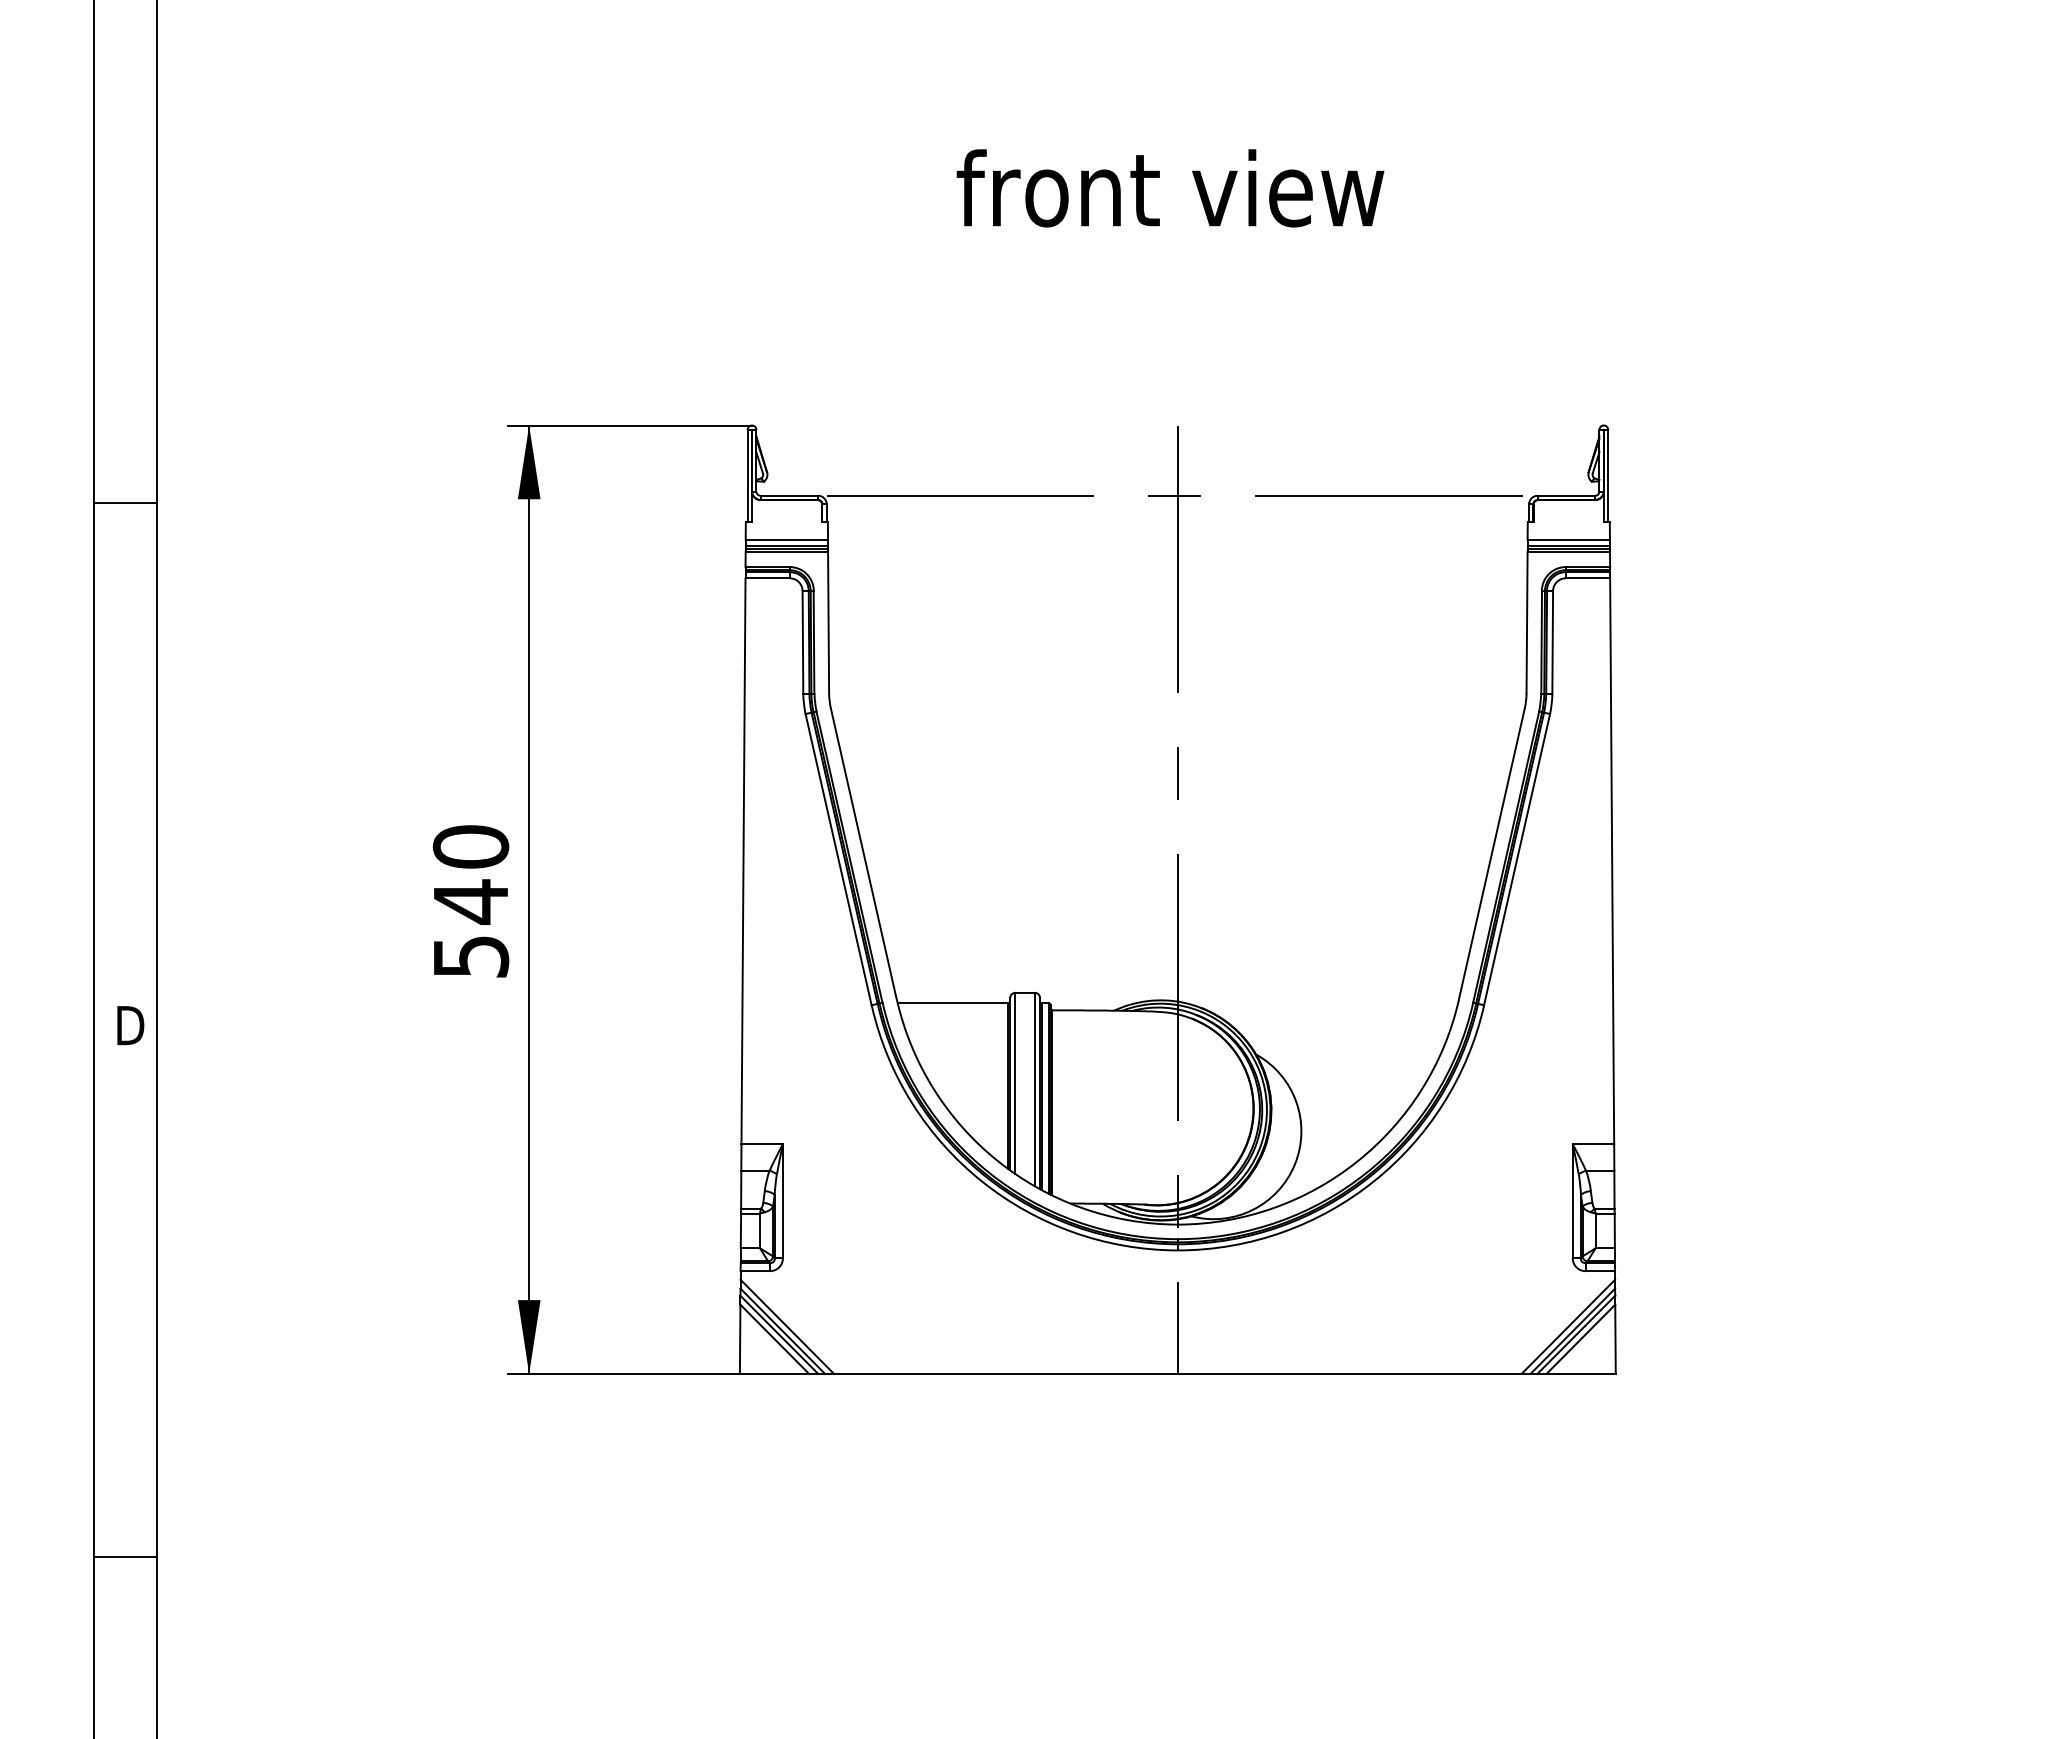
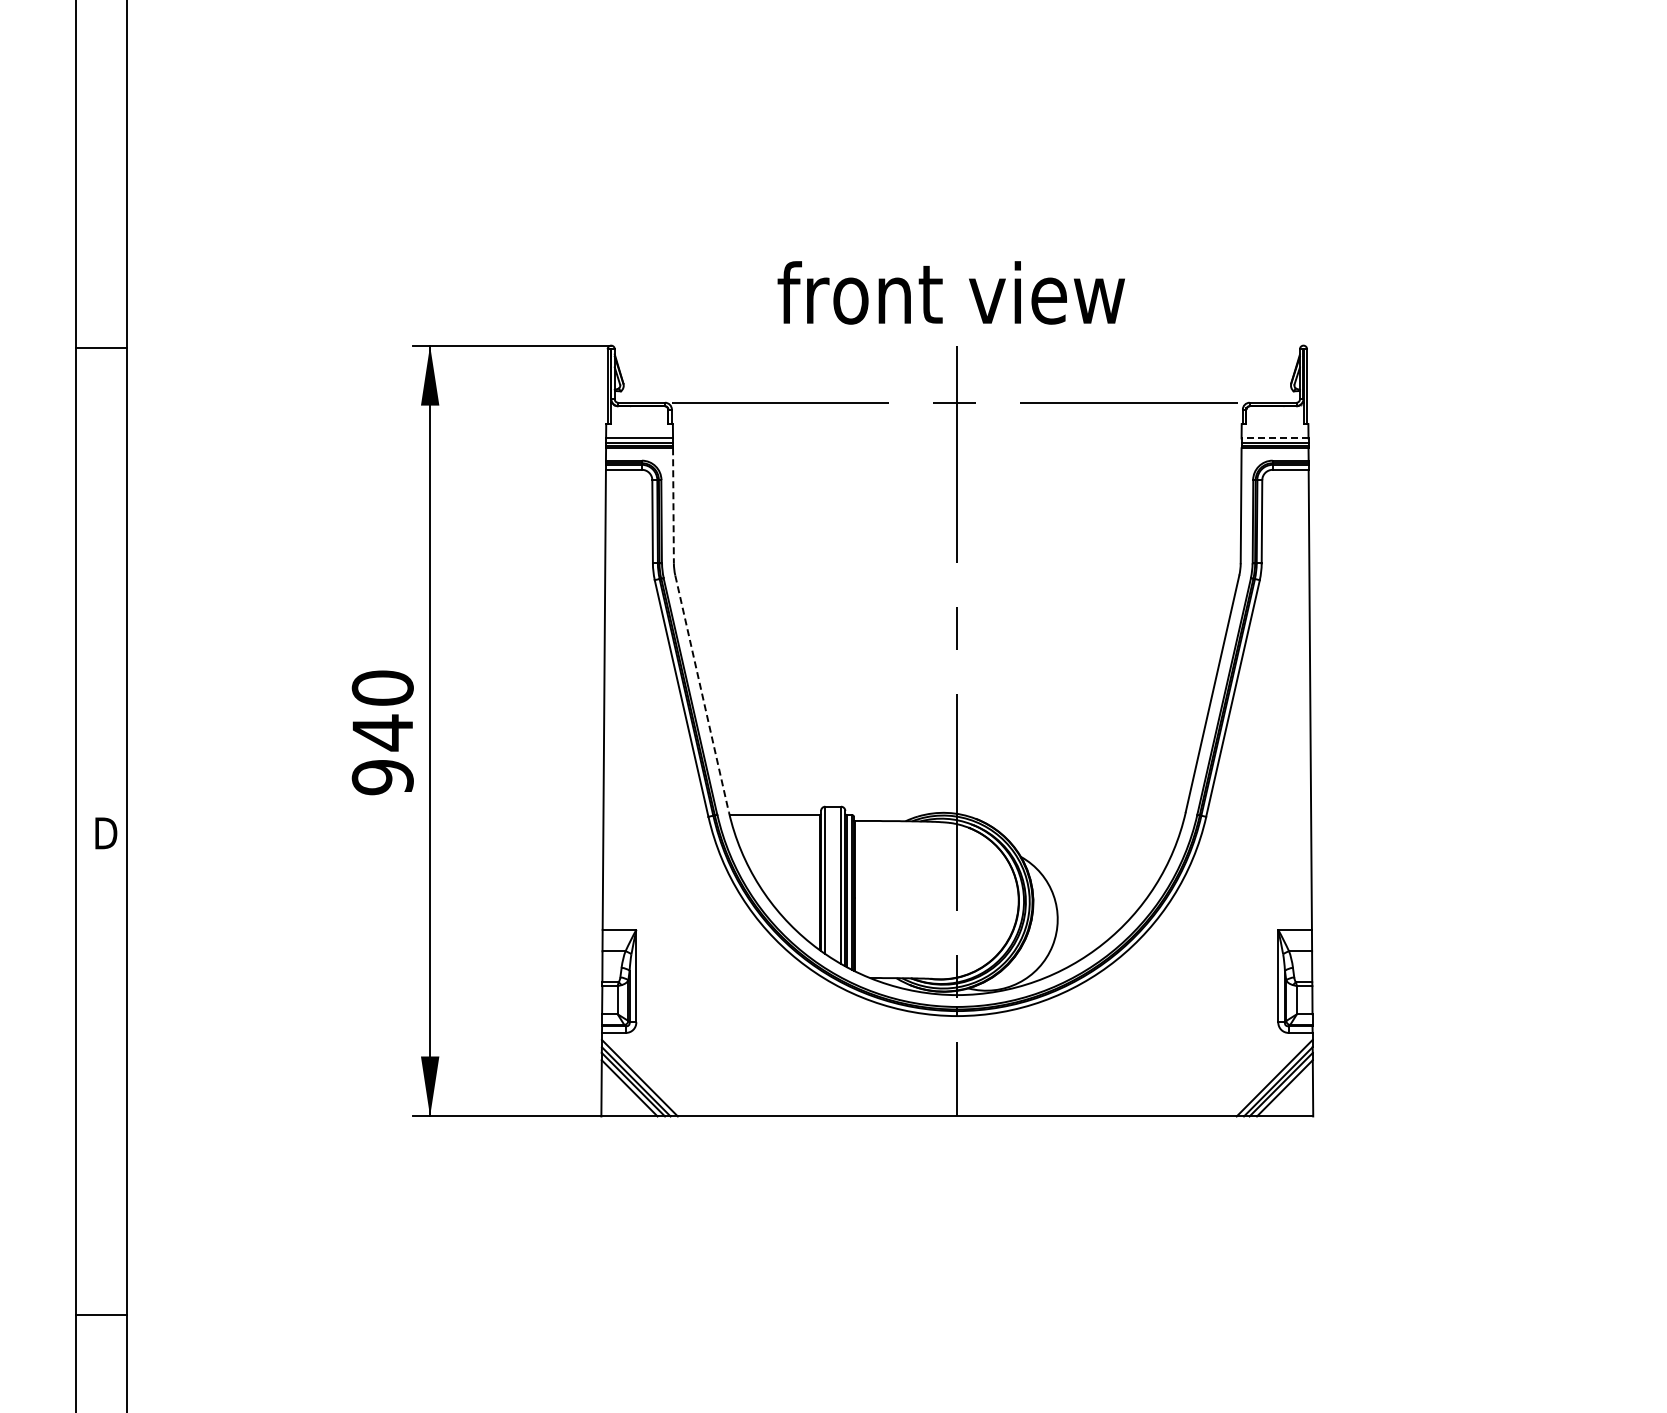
text: (1169, 187) -> (950, 292), moved
line: (124, 504) -> (101, 348), moved
line: (1568, 539) -> (1274, 438), solid -> dashed
line: (828, 622) -> (673, 505), solid -> dashed
line: (864, 854) -> (702, 694), solid -> dashed
text: (470, 956) -> (382, 777), 540 -> 940
line: (124, 1557) -> (101, 1315), moved

